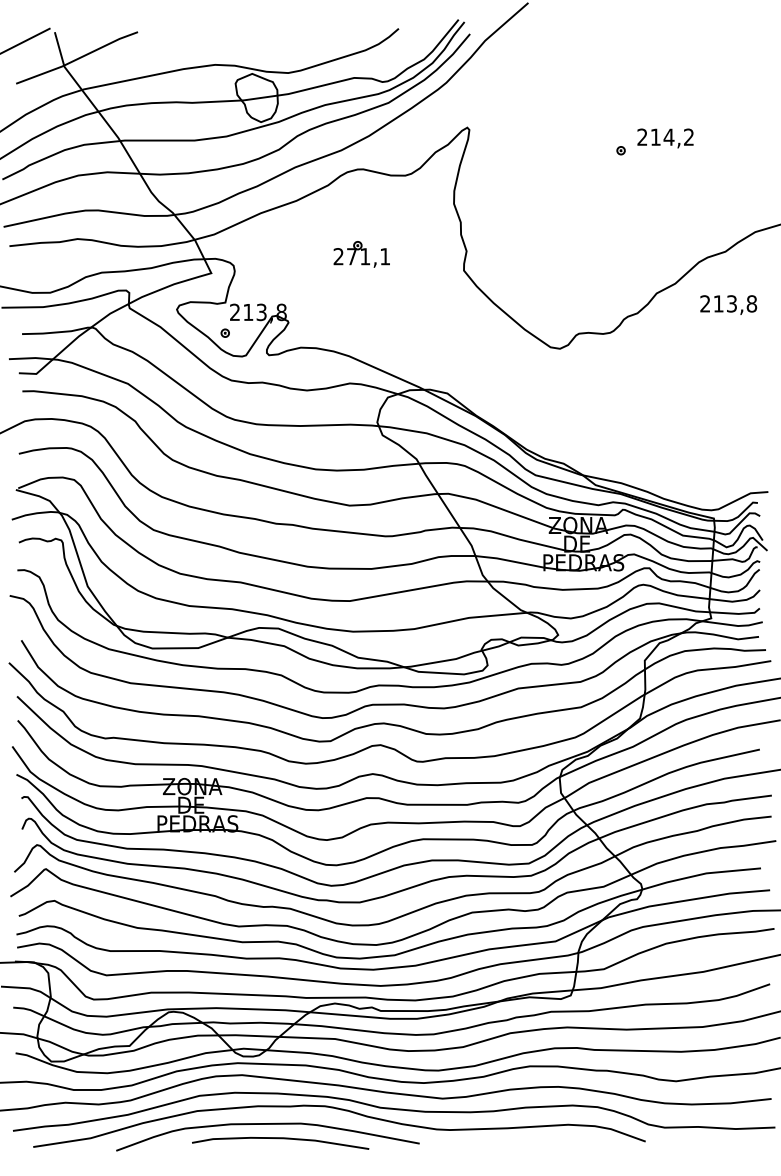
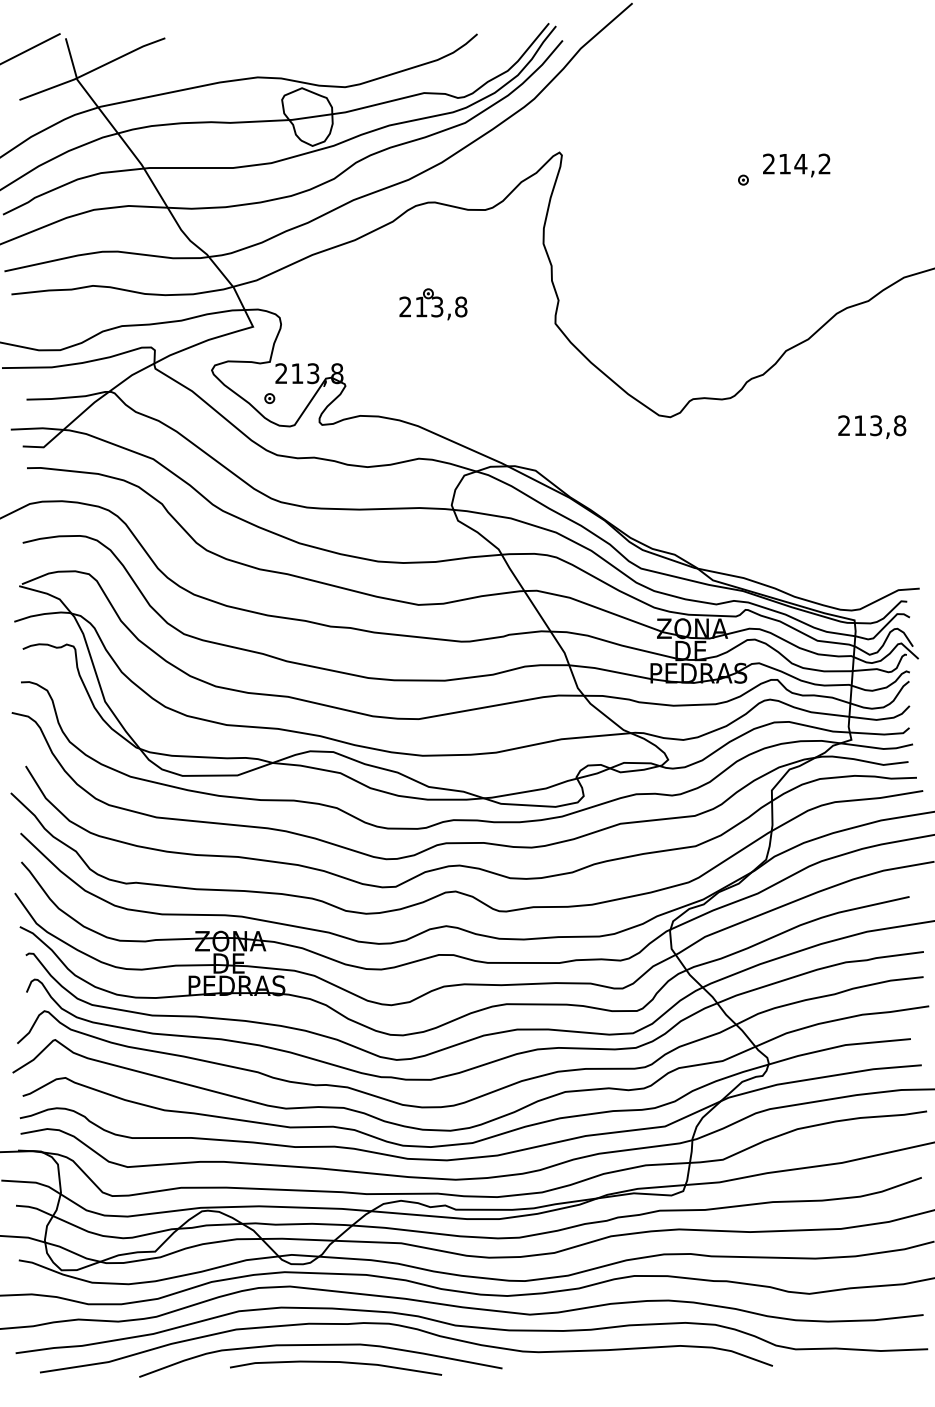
text: (368, 256) -> (441, 306), 271,1 -> 213,8
text: (728, 304) -> (872, 426), moved

